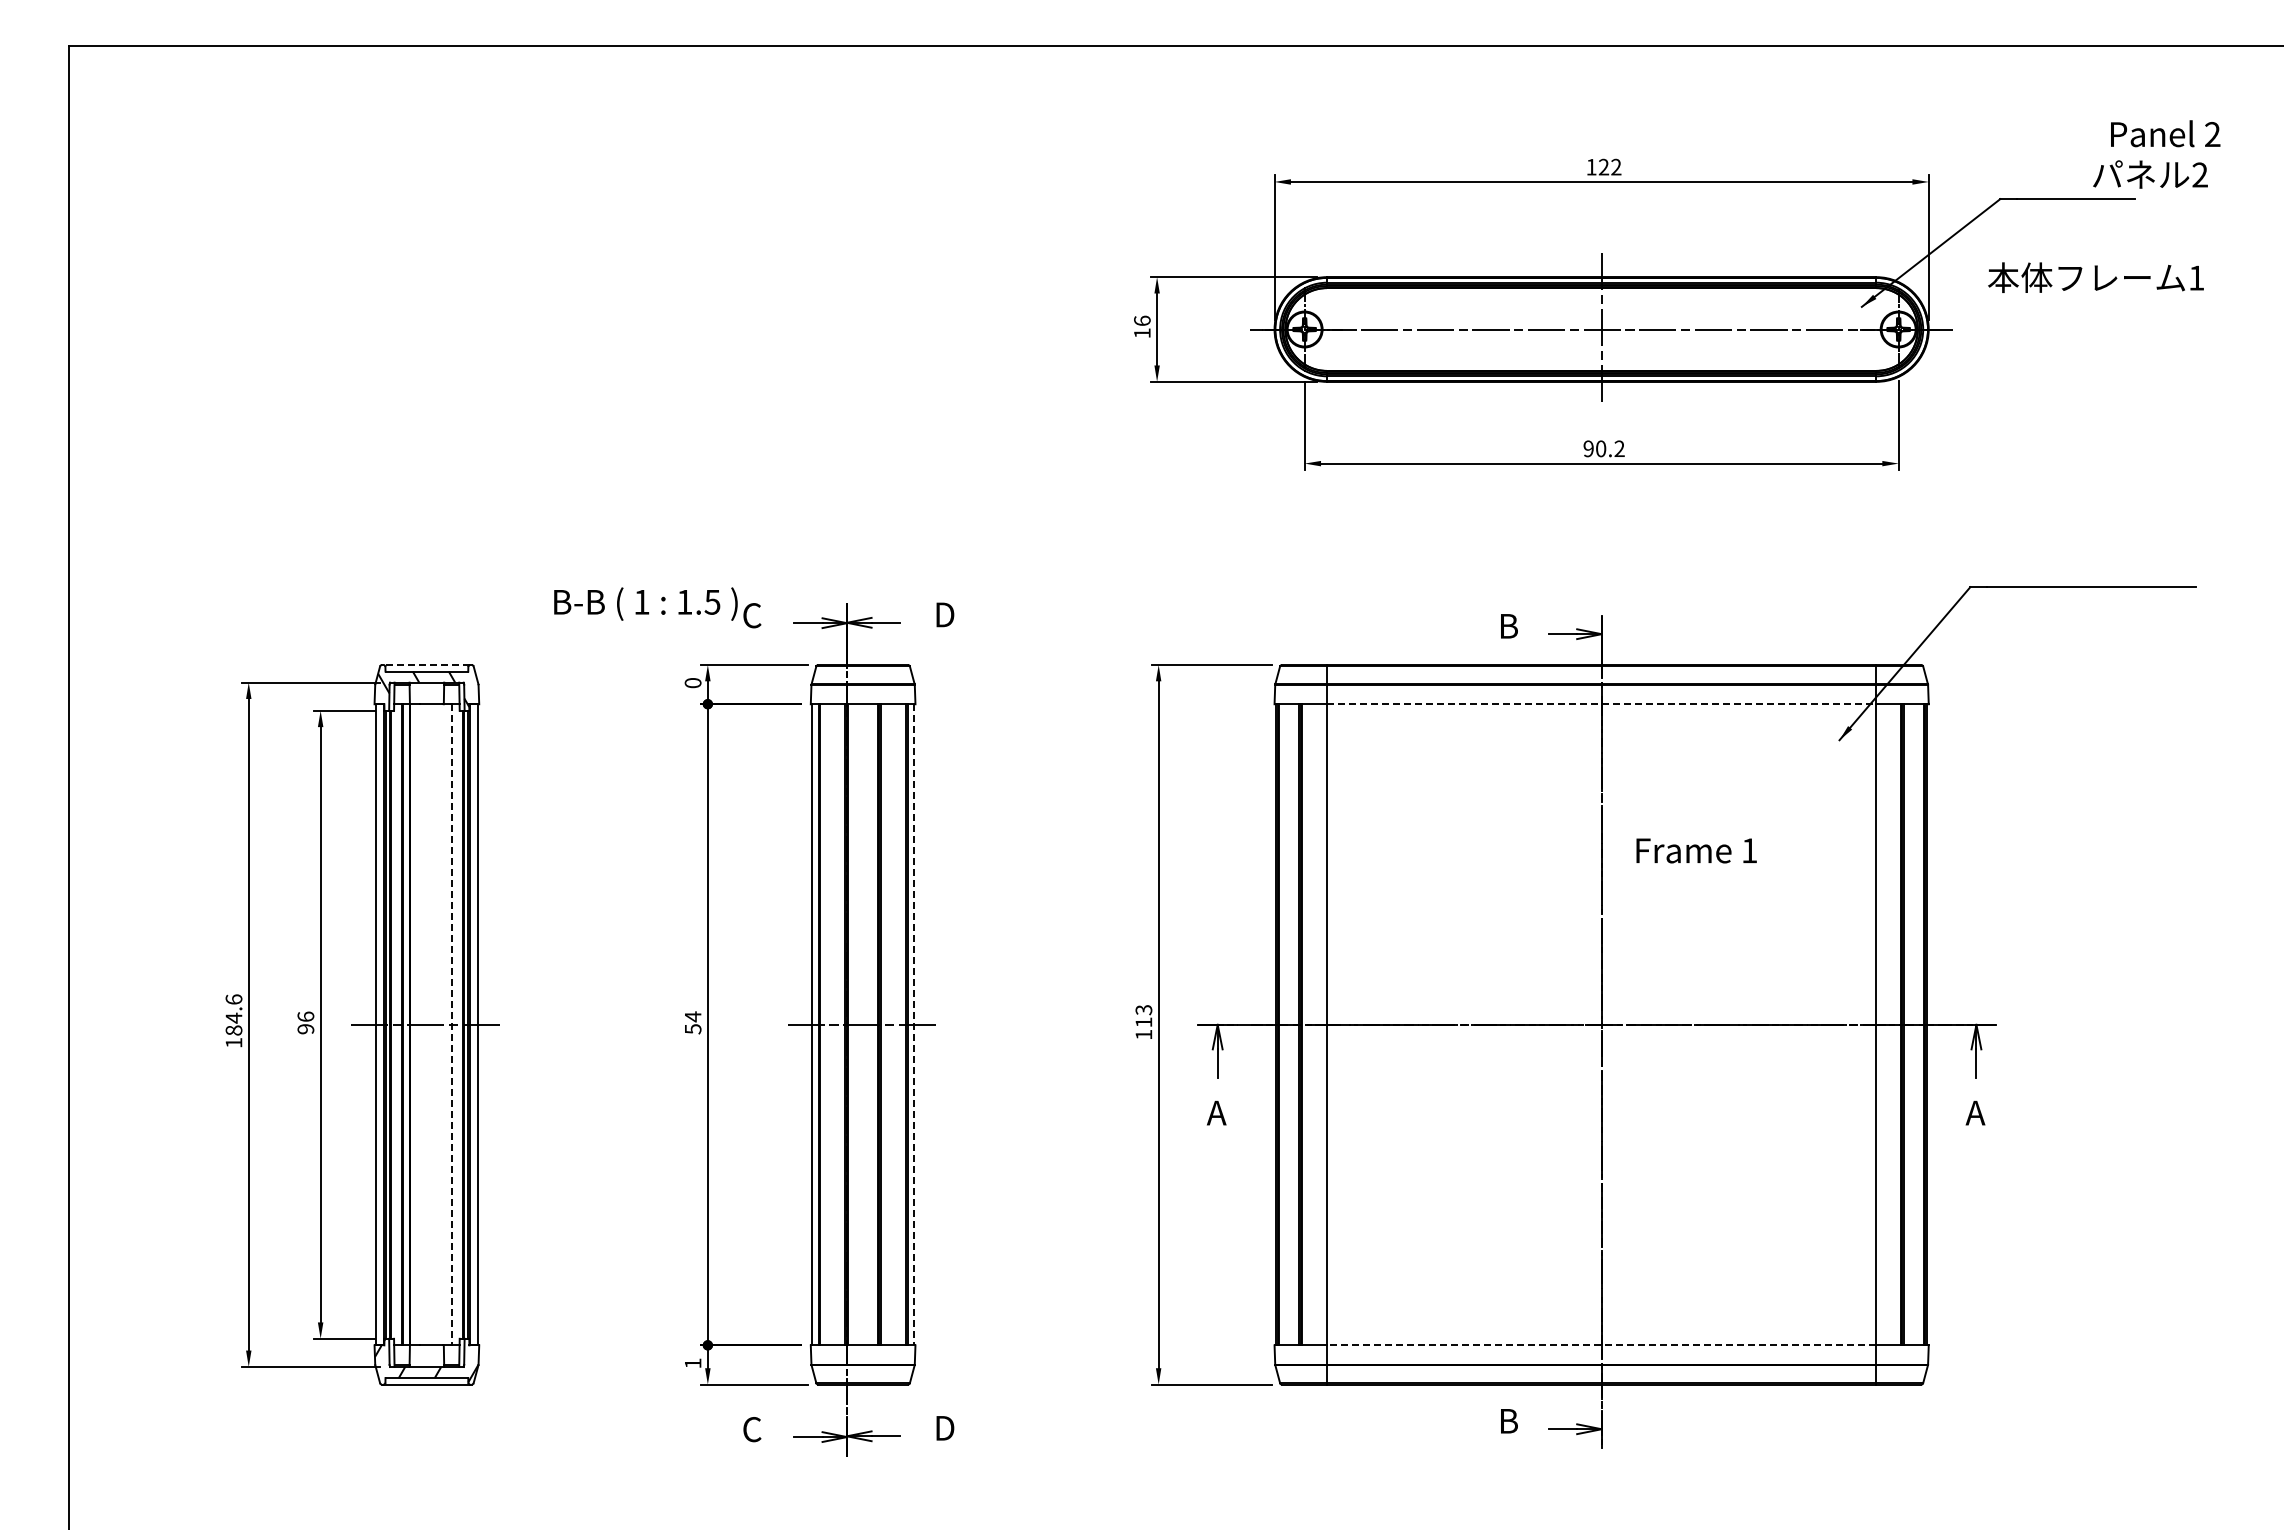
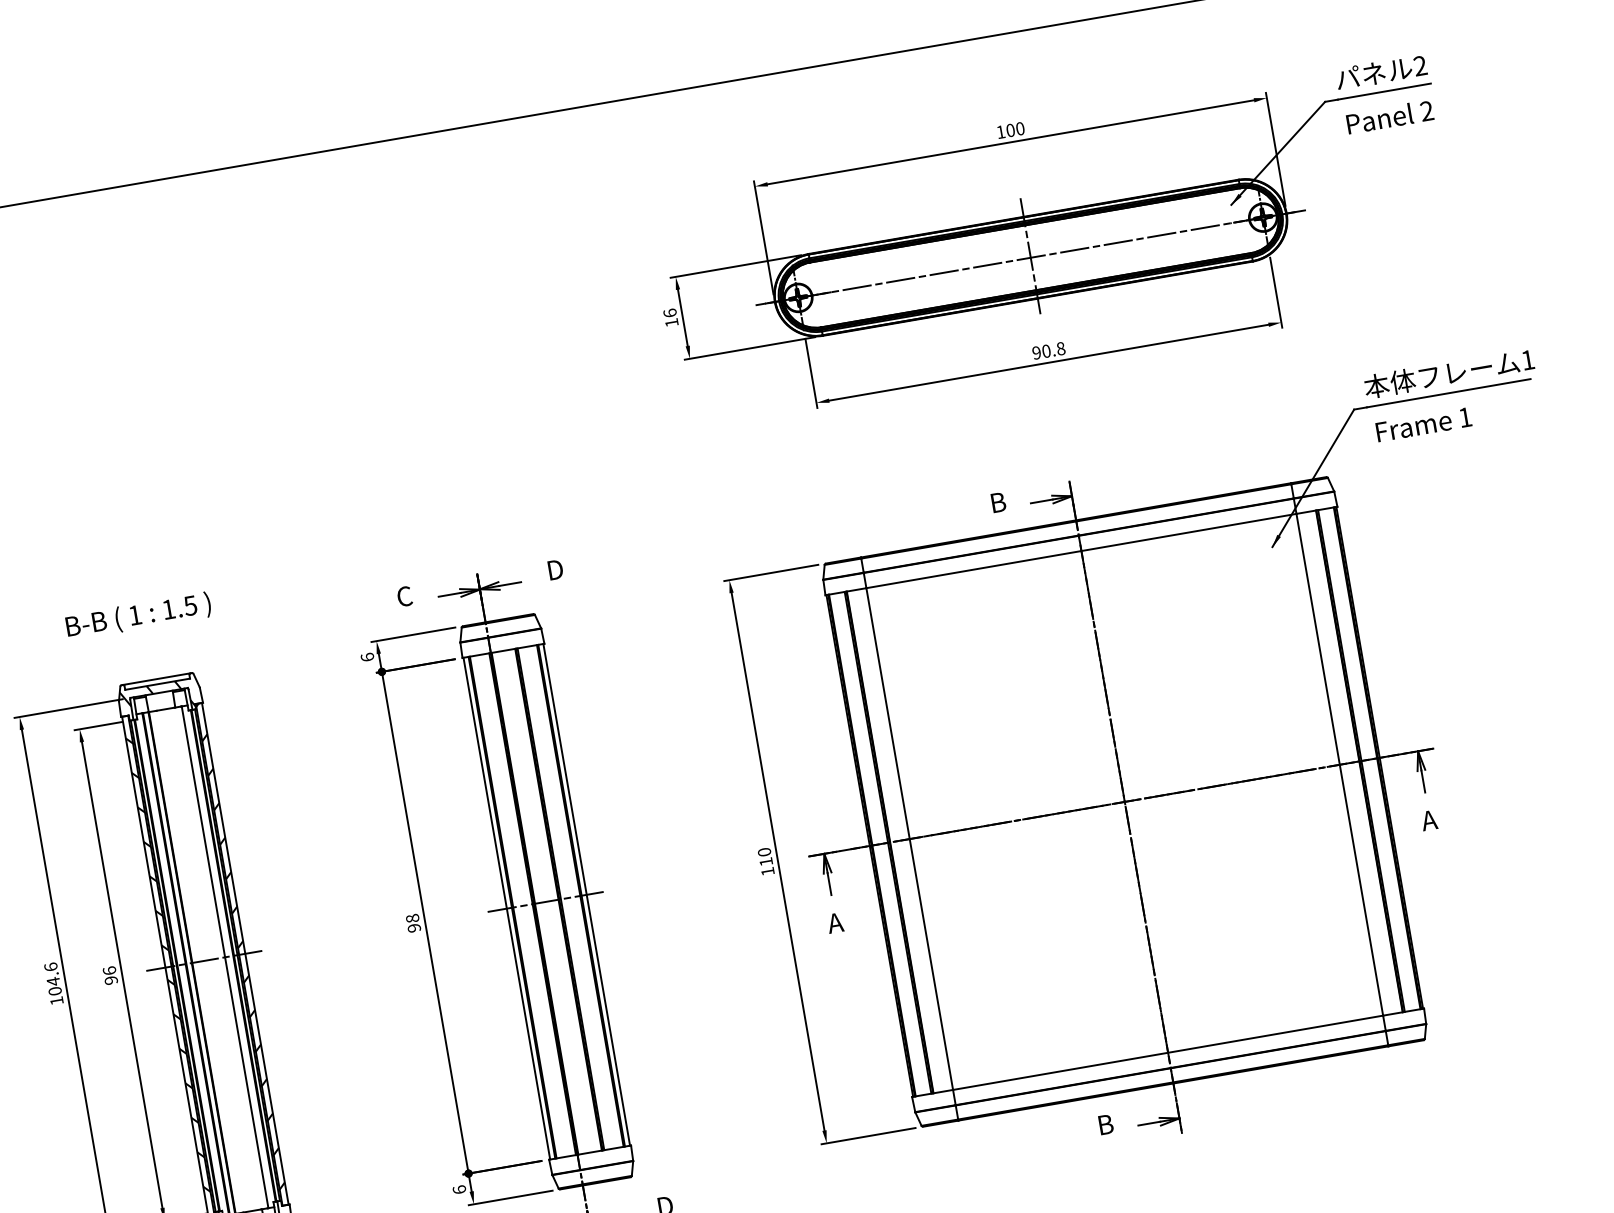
text: (2165, 133) -> (1389, 116), moved
text: (1609, 166) -> (1014, 129), 122 -> 100
text: (2150, 174) -> (1381, 72), moved
text: (2095, 277) -> (1448, 373), moved
text: (1619, 448) -> (1060, 348), 90.2 -> 90.8
text: (645, 603) -> (138, 615), moved
line: (426, 665) -> (156, 679), dashed -> solid
text: (692, 682) -> (366, 656), 0 -> 6
line: (1601, 704) -> (1081, 551), dashed -> solid
text: (1696, 850) -> (1423, 424), moved
text: (1143, 1010) -> (764, 852), 113 -> 110
hatch: (473, 1014) -> (240, 946), added
hatch: (379, 1022) -> (167, 965), added
text: (692, 1022) -> (412, 923), 54 -> 98
line: (452, 1024) -> (225, 957), dashed -> solid
line: (914, 1024) -> (586, 894), dashed -> solid
text: (234, 1030) -> (55, 991), 184.6 -> 104.6
line: (1601, 1345) -> (1168, 1052), dashed -> solid
text: (692, 1363) -> (459, 1189), 1 -> 6

